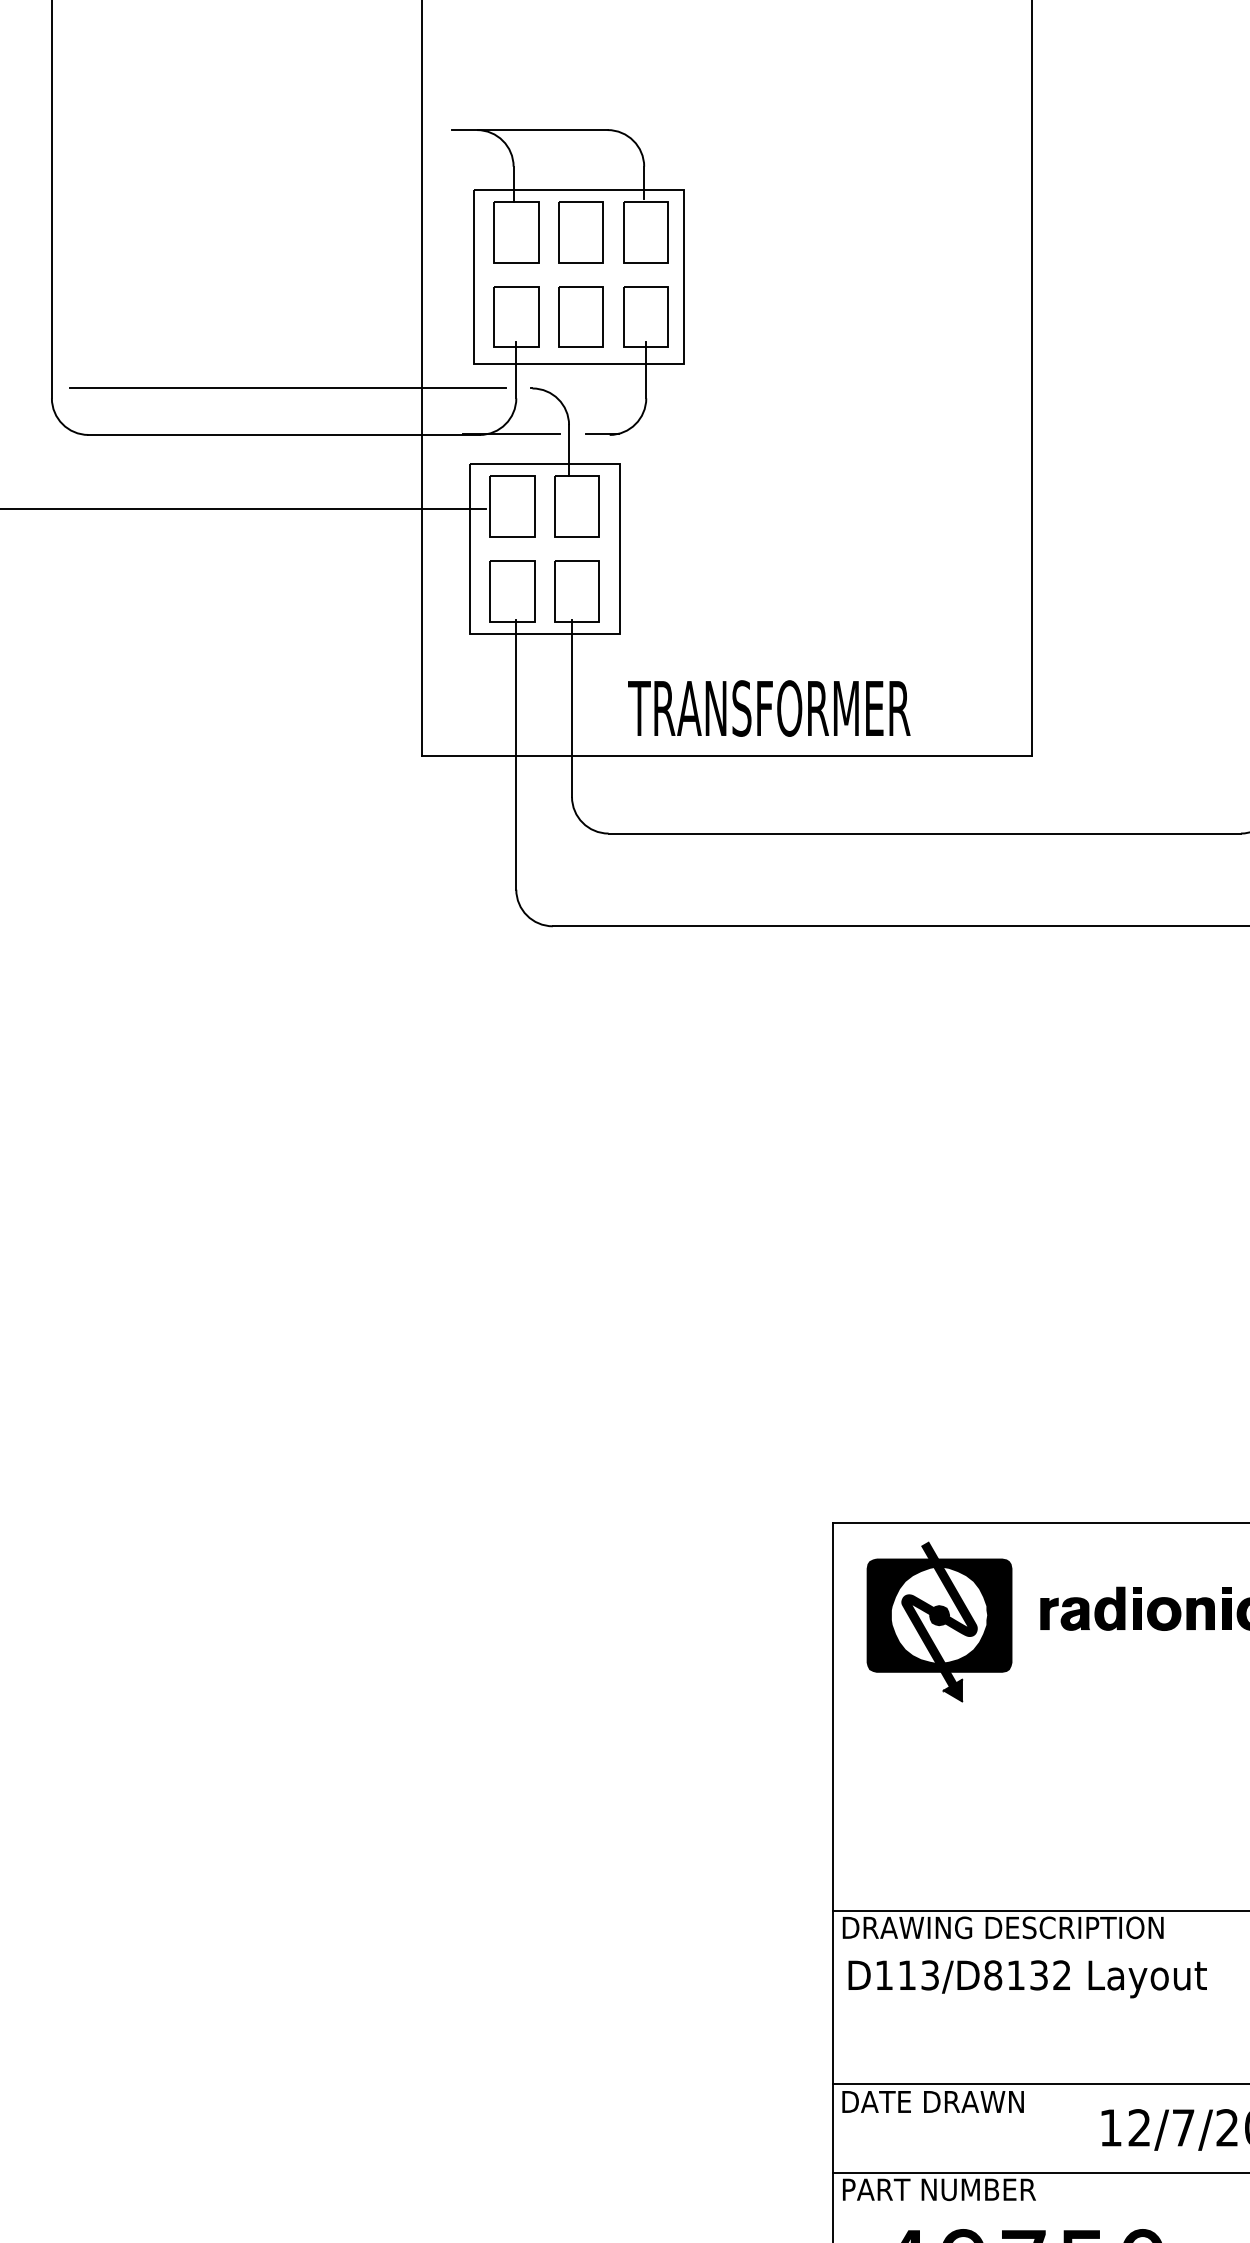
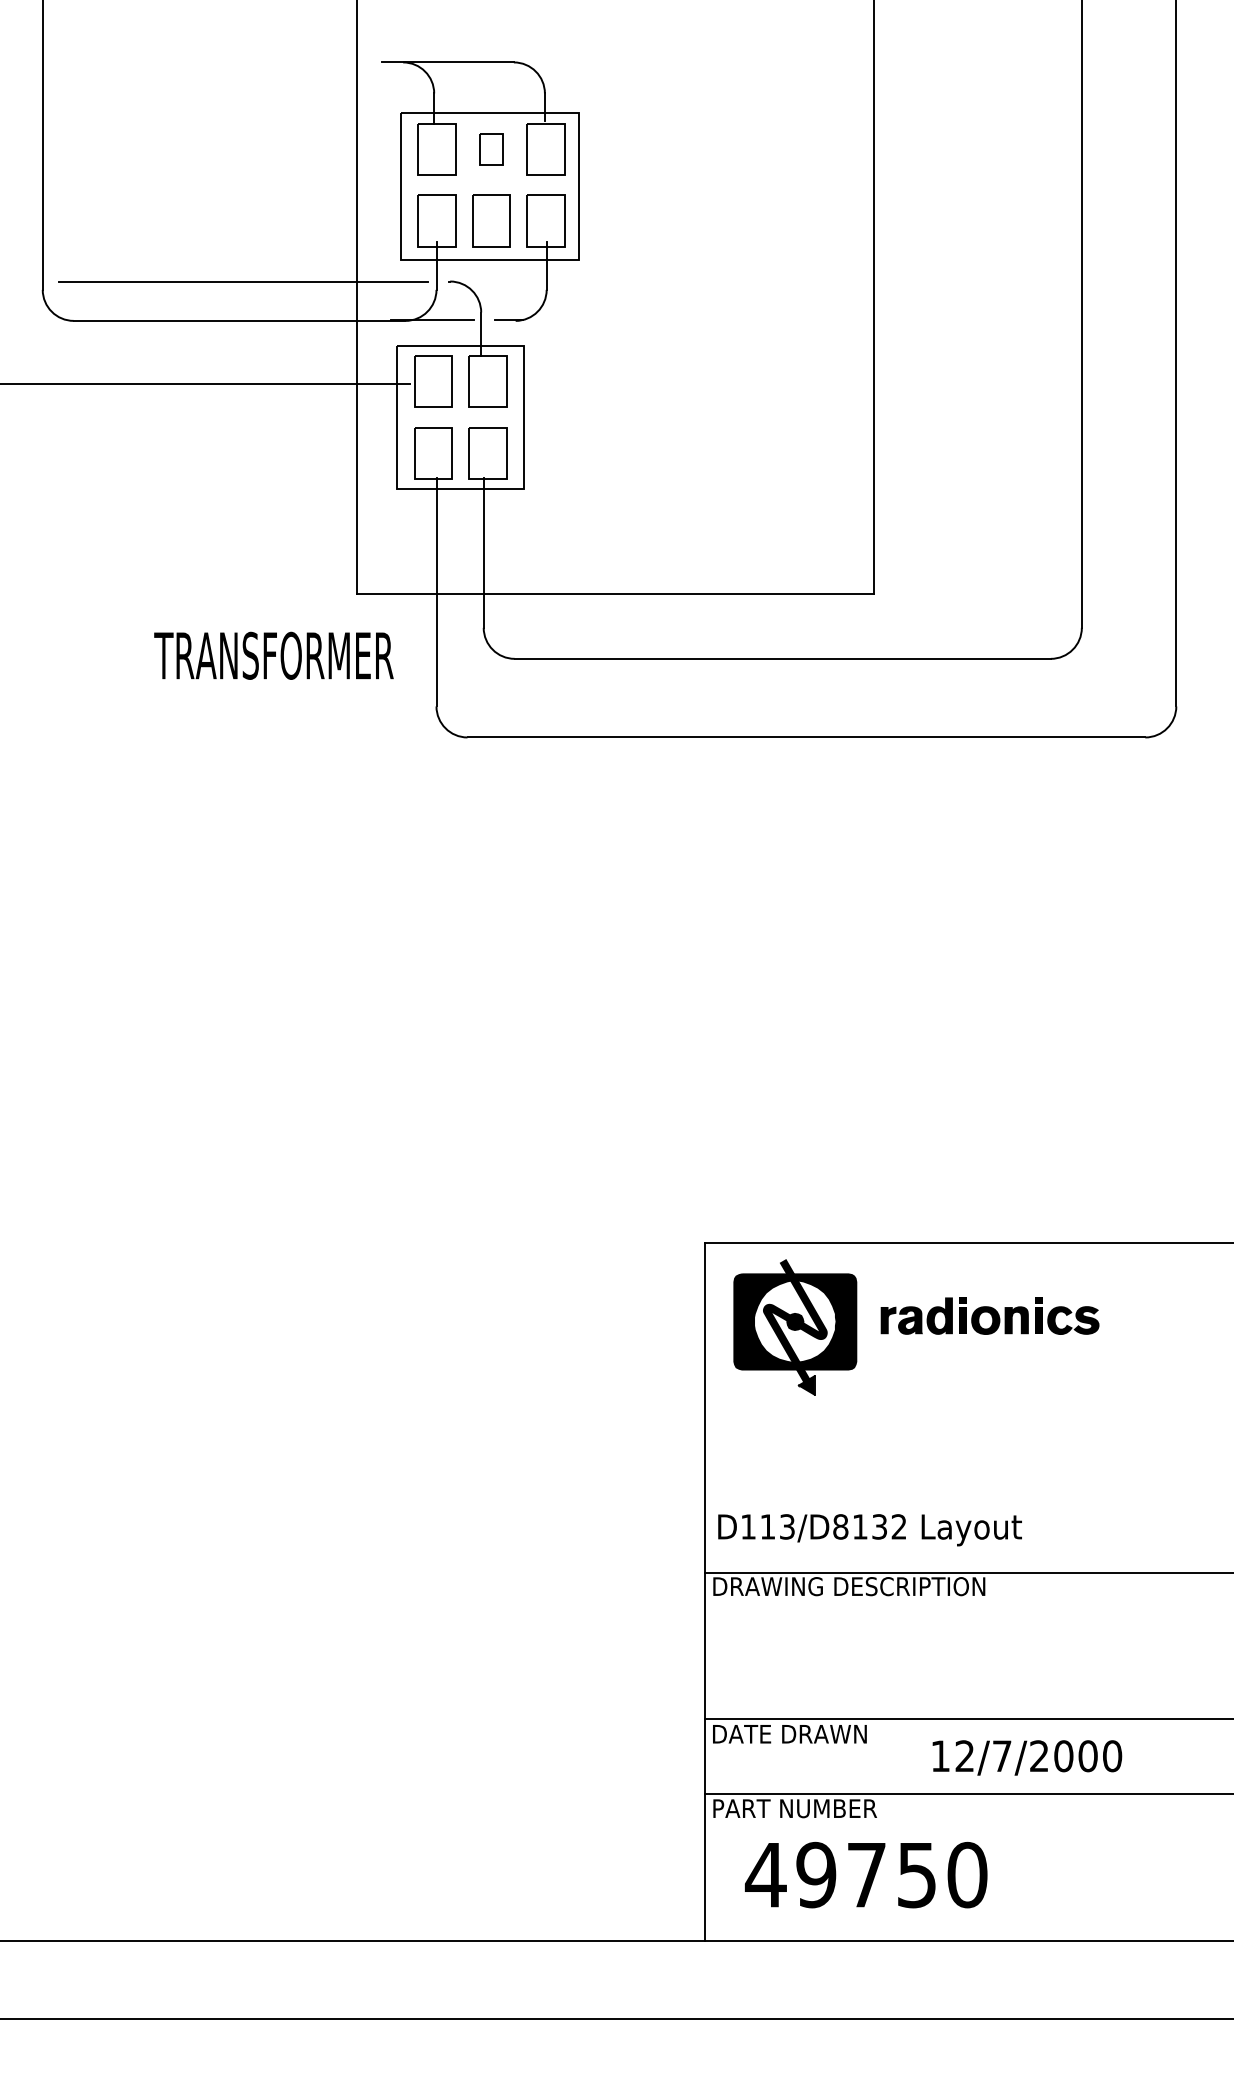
part: (581, 232) -> (491, 149), size x0.6
text: (768, 708) -> (273, 655), moved
text: (1027, 1979) -> (869, 1530), moved

